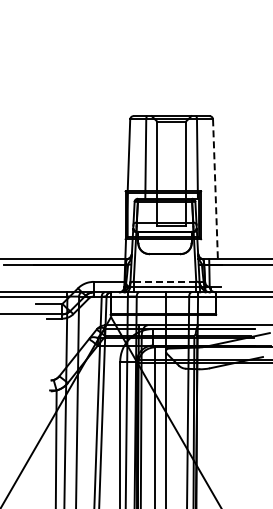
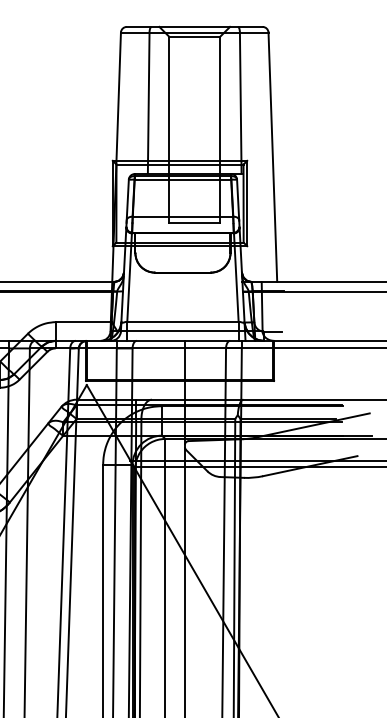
line: (215, 189) -> (272, 157), dashed -> solid
line: (165, 281) -> (183, 321), dashed -> solid

